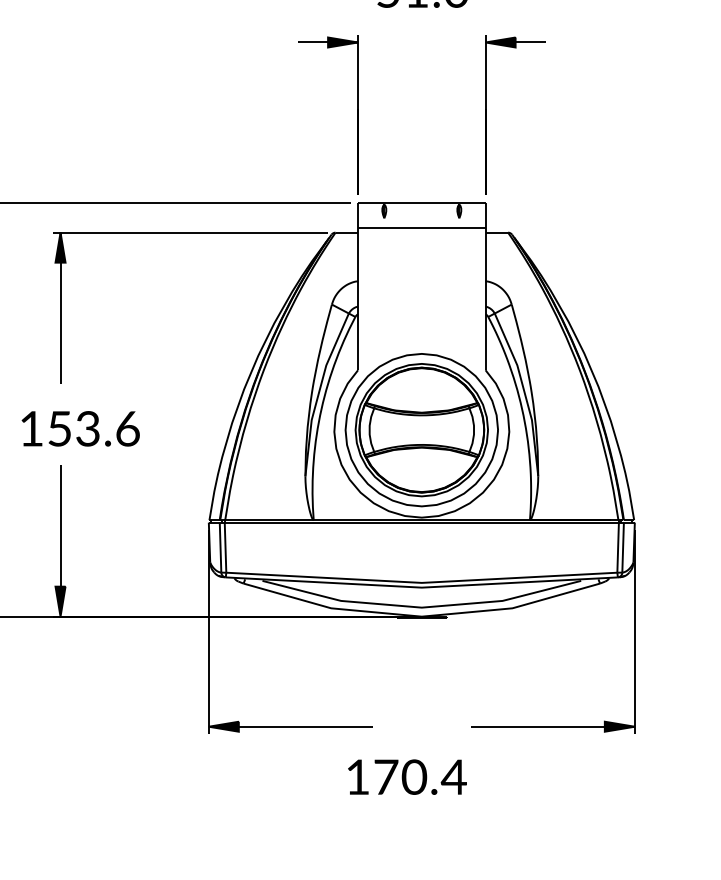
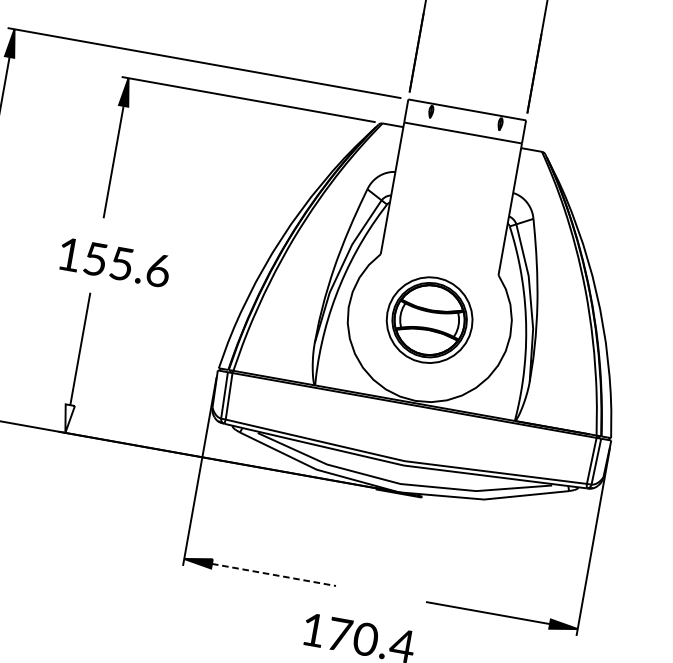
text: (87, 428) -> (121, 263), 153.6 -> 155.6
part: (421, 430) -> (429, 320), size x0.6
fill: (60, 601) -> (67, 418), removed
line: (306, 726) -> (274, 574), solid -> dashed

